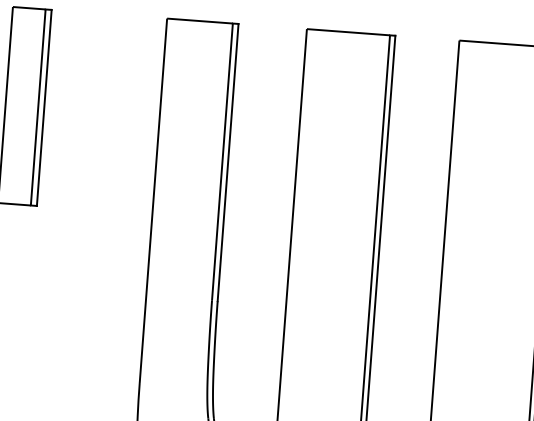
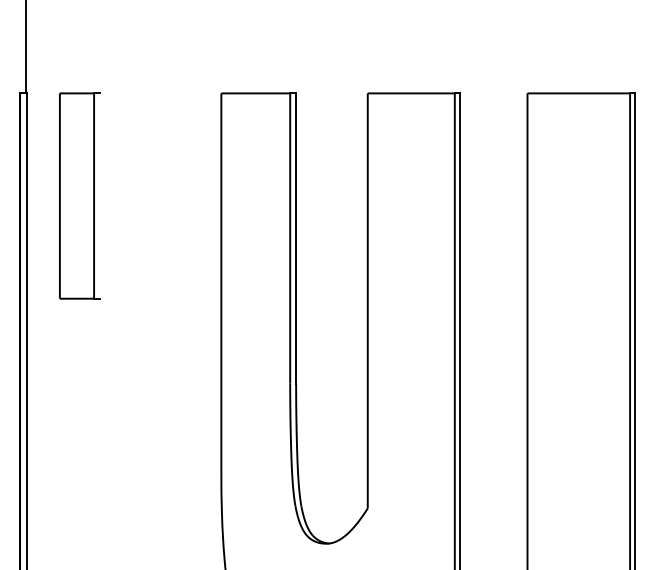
line: (44, 107) -> (100, 195), removed

